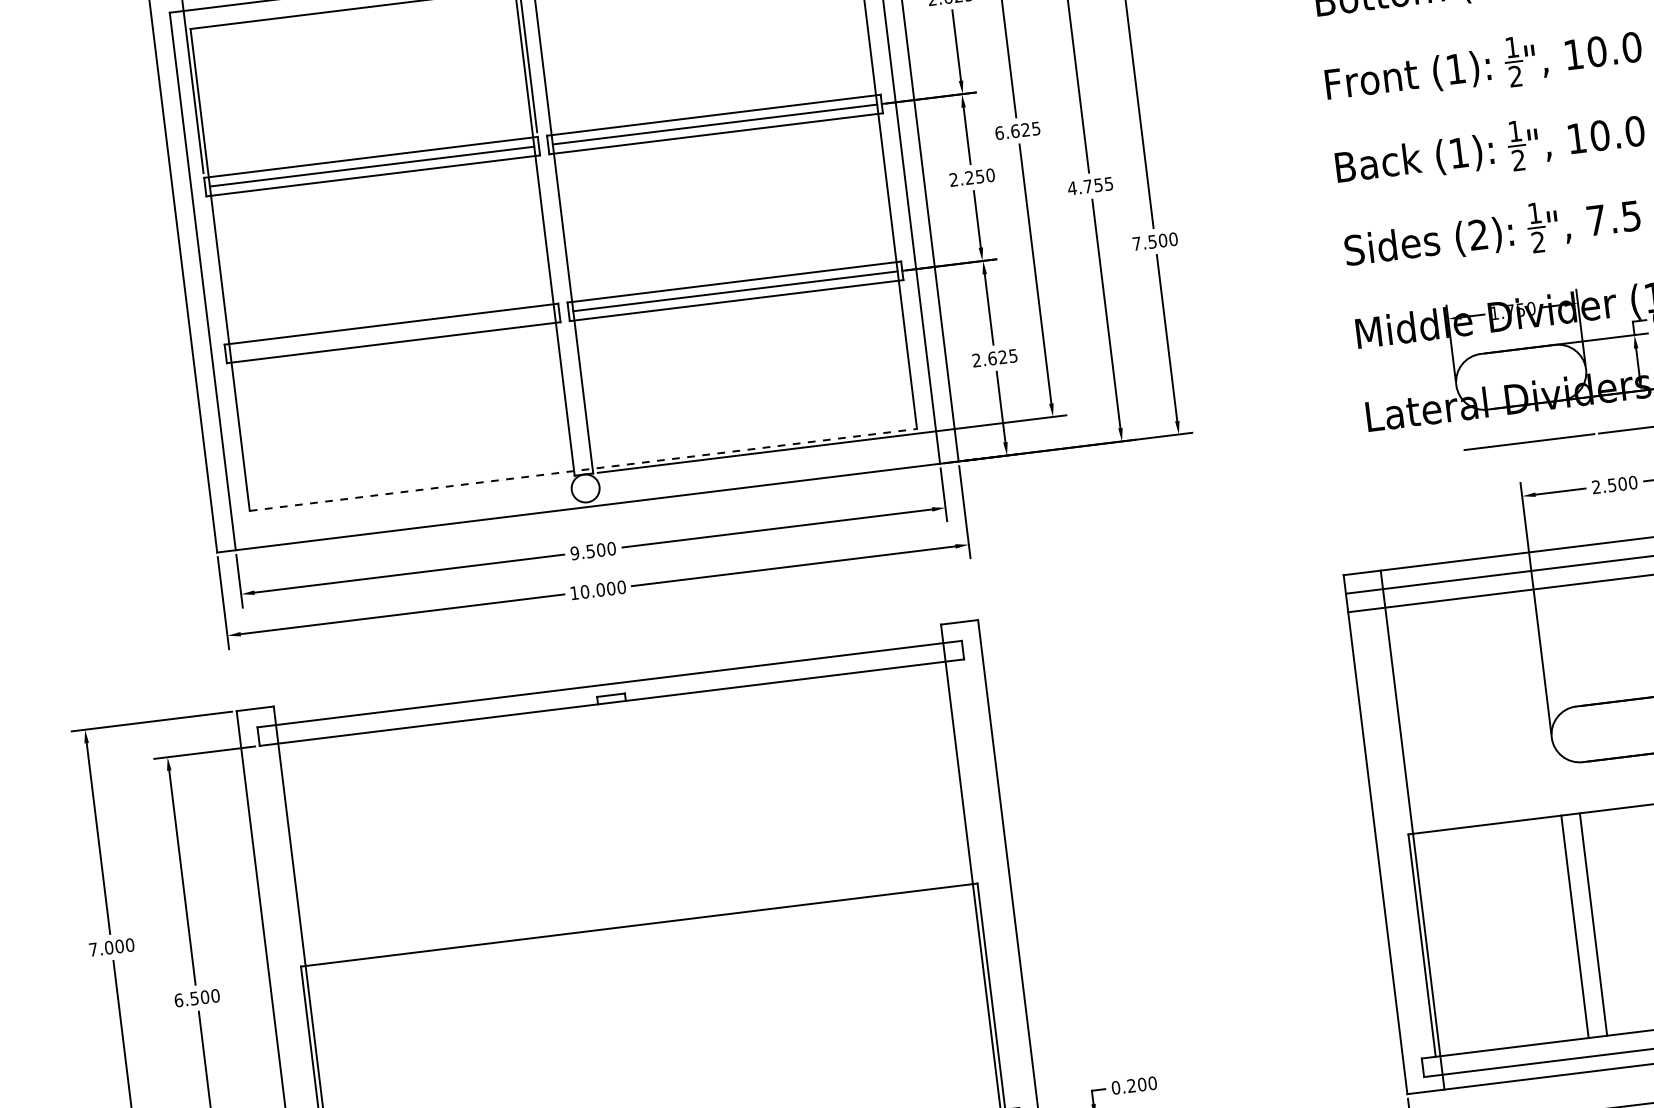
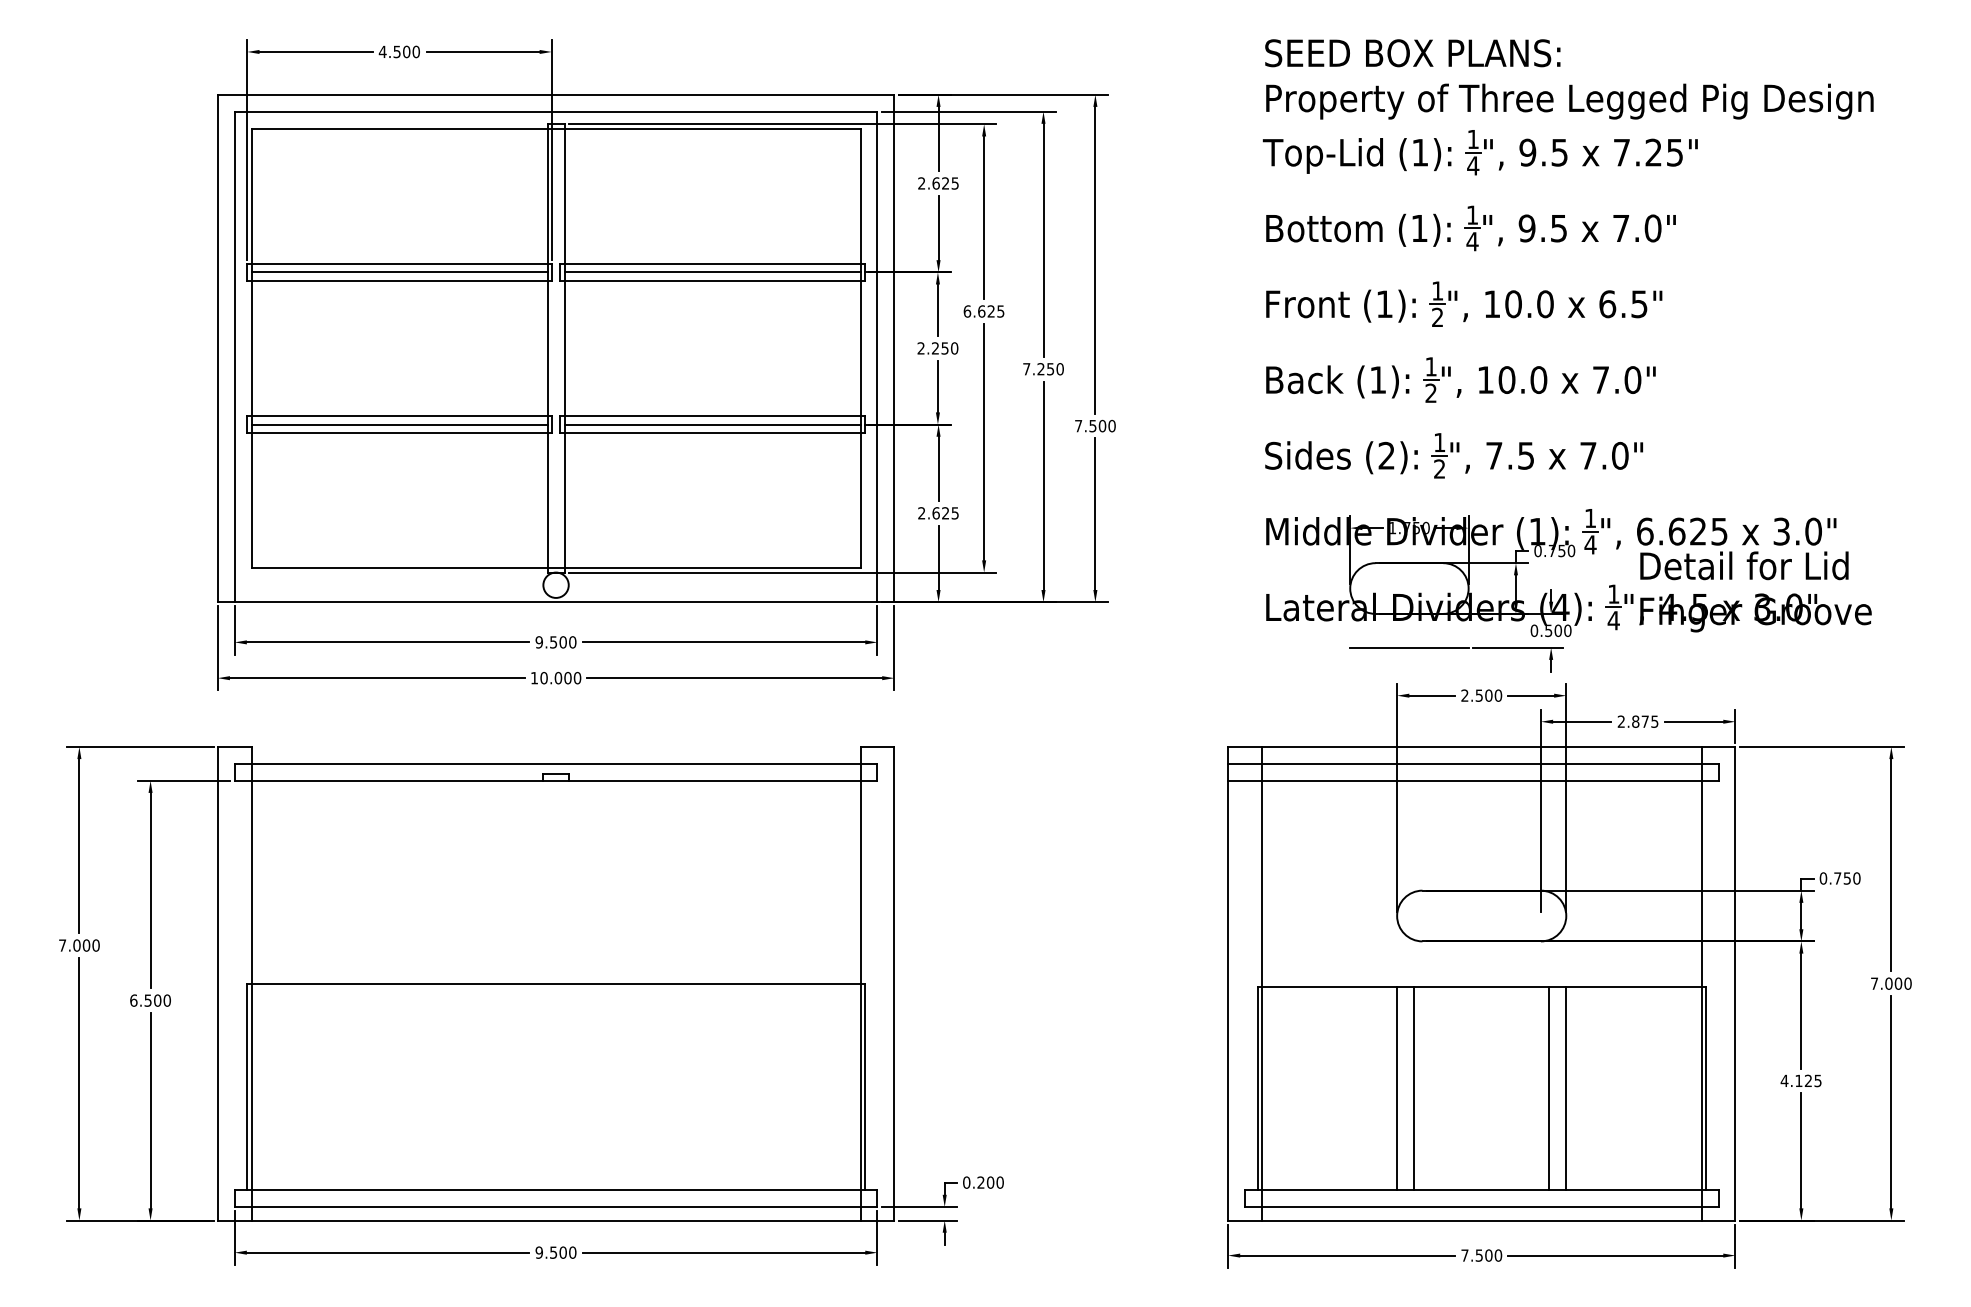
text: (1089, 186) -> (1042, 369), 4.755 -> 7.250
line: (392, 333) -> (399, 424), added
line: (583, 470) -> (556, 568), dashed -> solid

